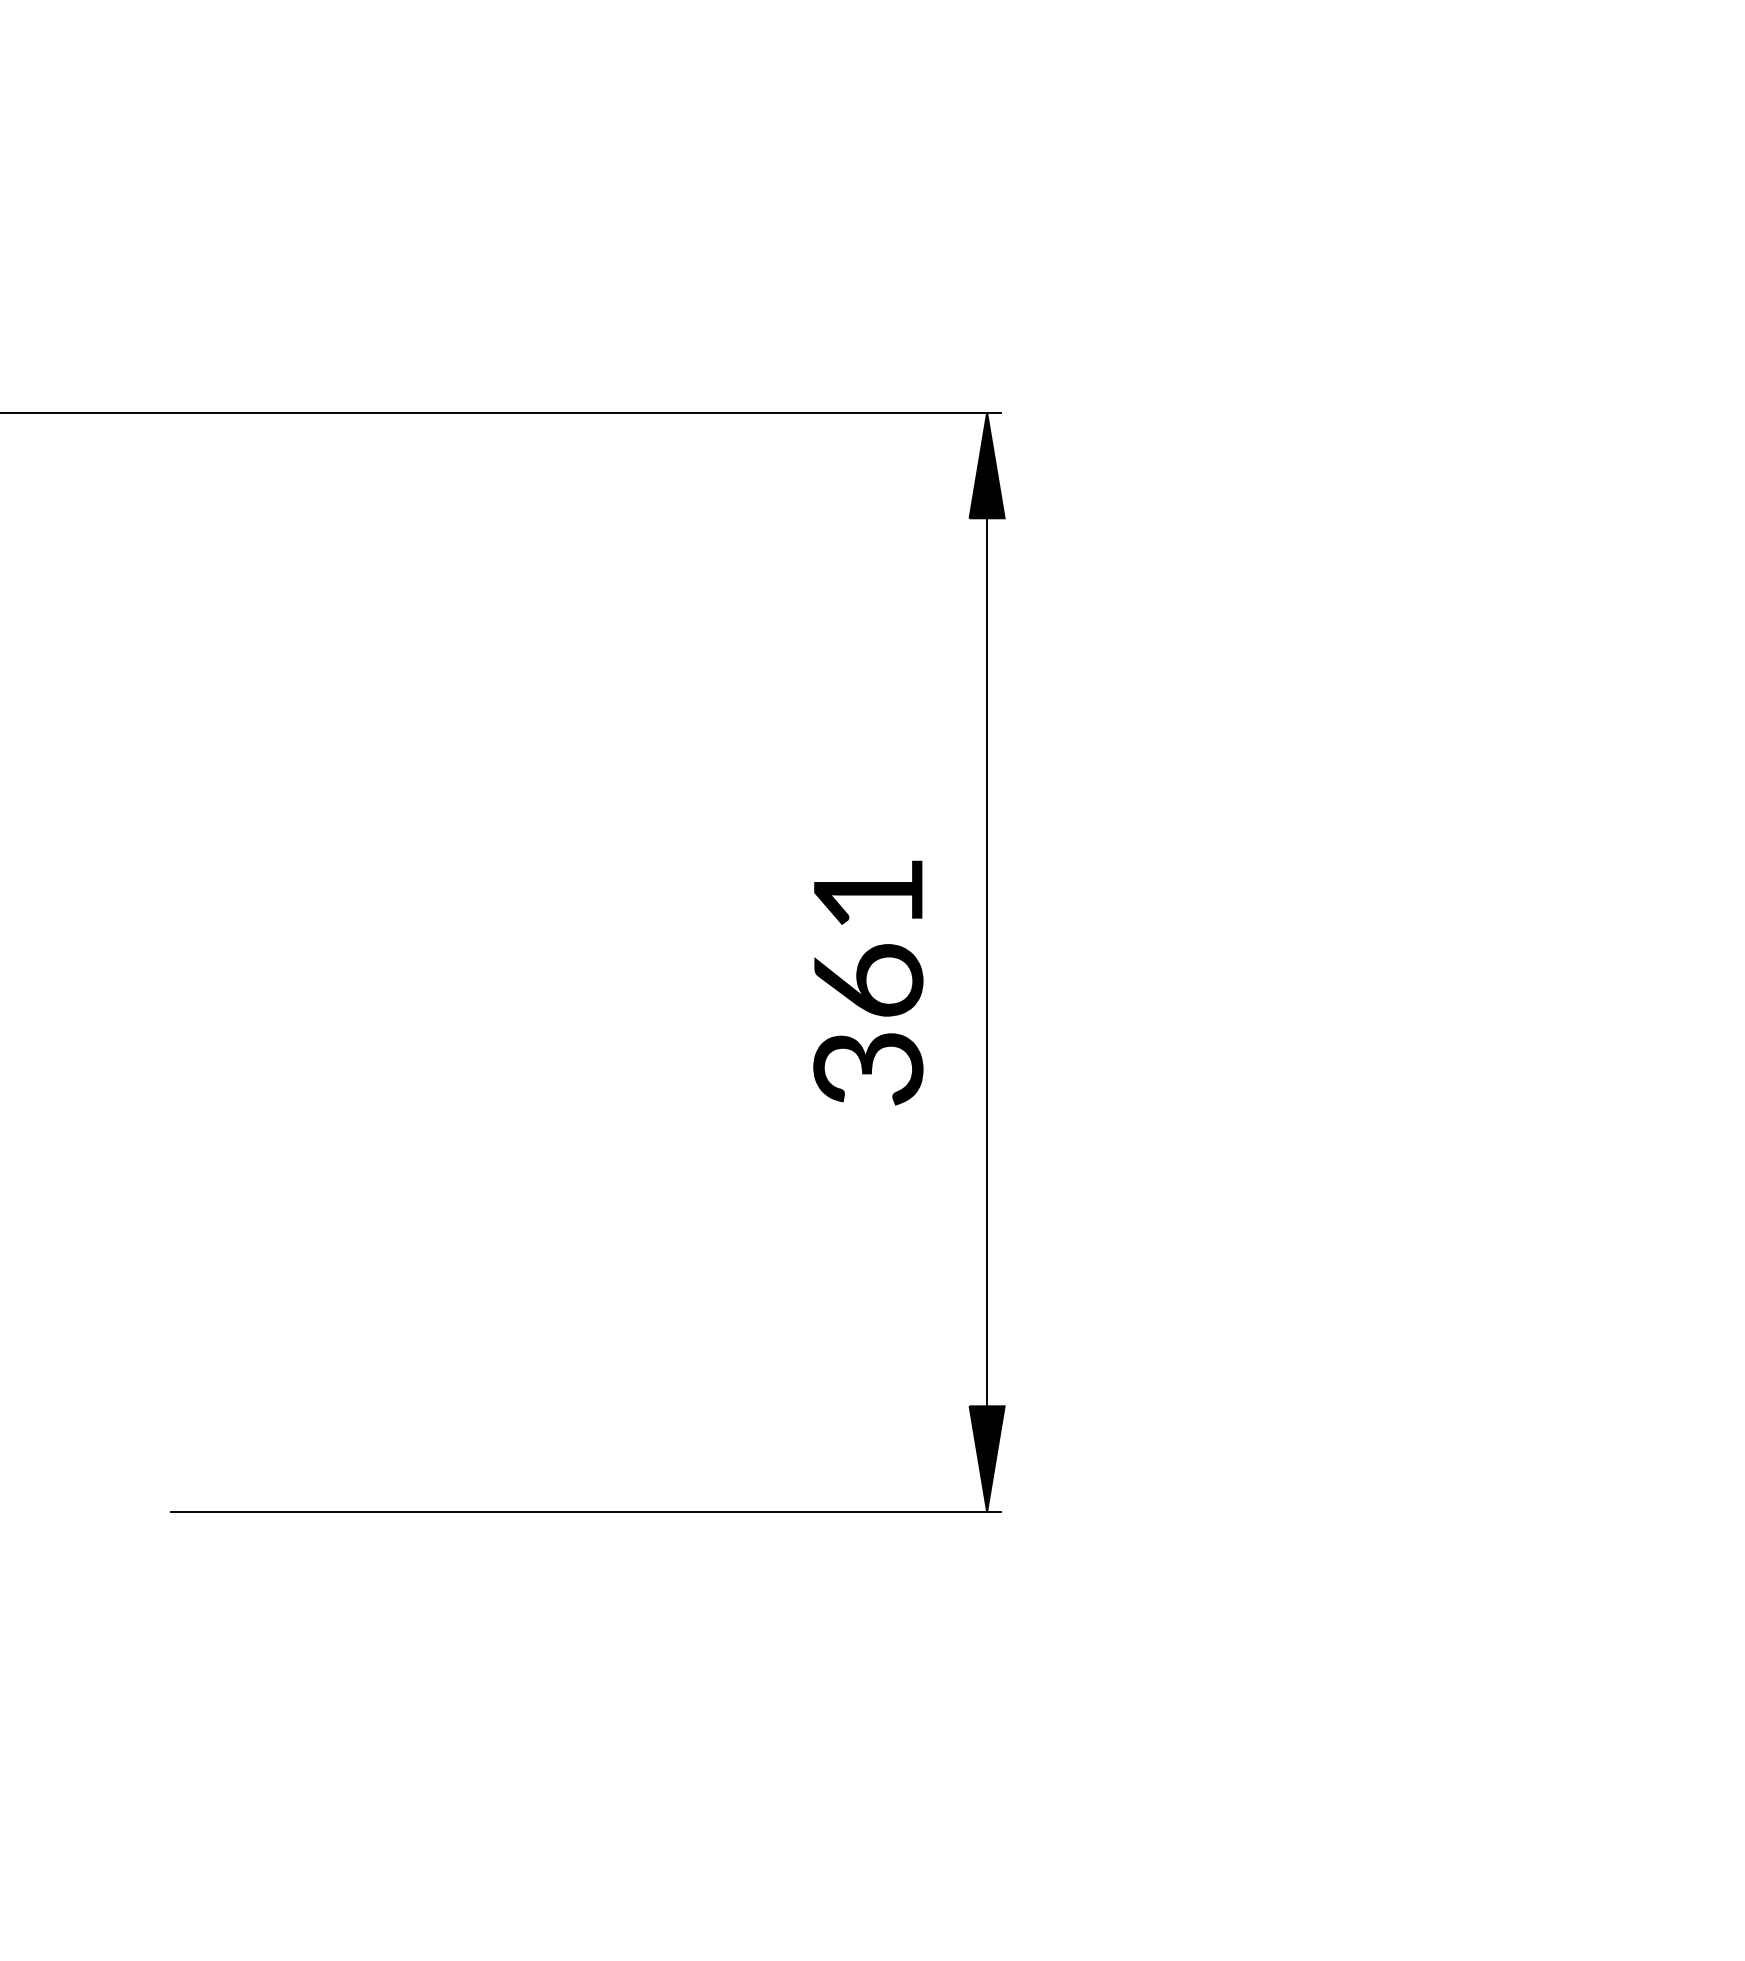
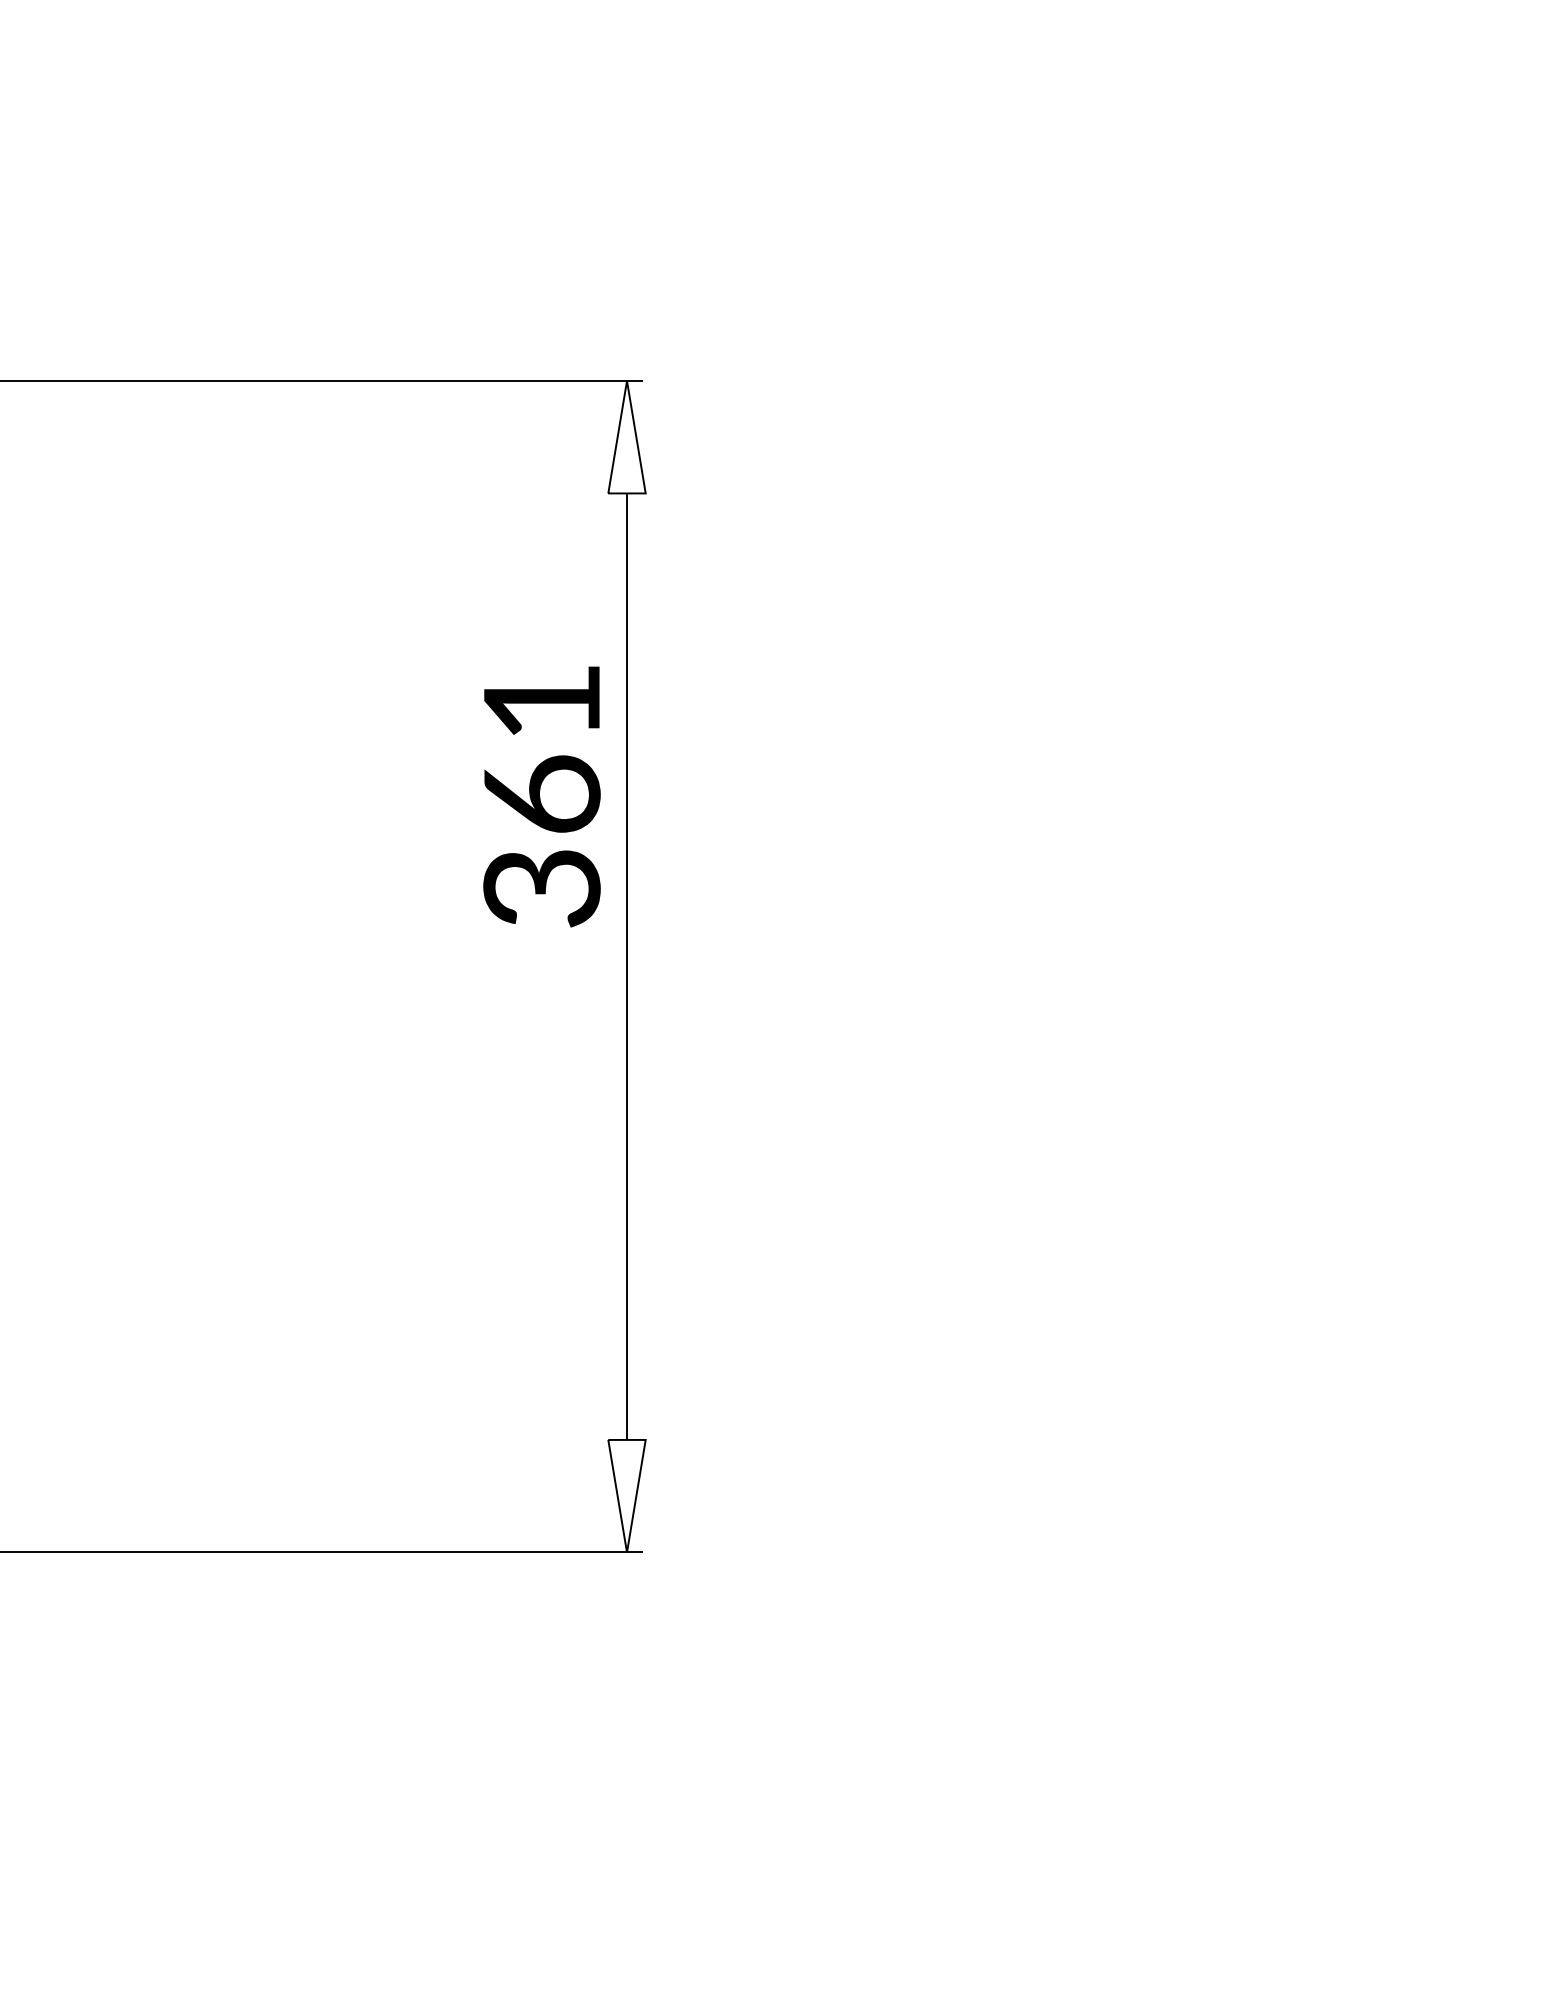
fill: (986, 465) -> (626, 437), removed
text: (868, 982) -> (542, 796), moved
fill: (986, 1458) -> (626, 1495), removed

